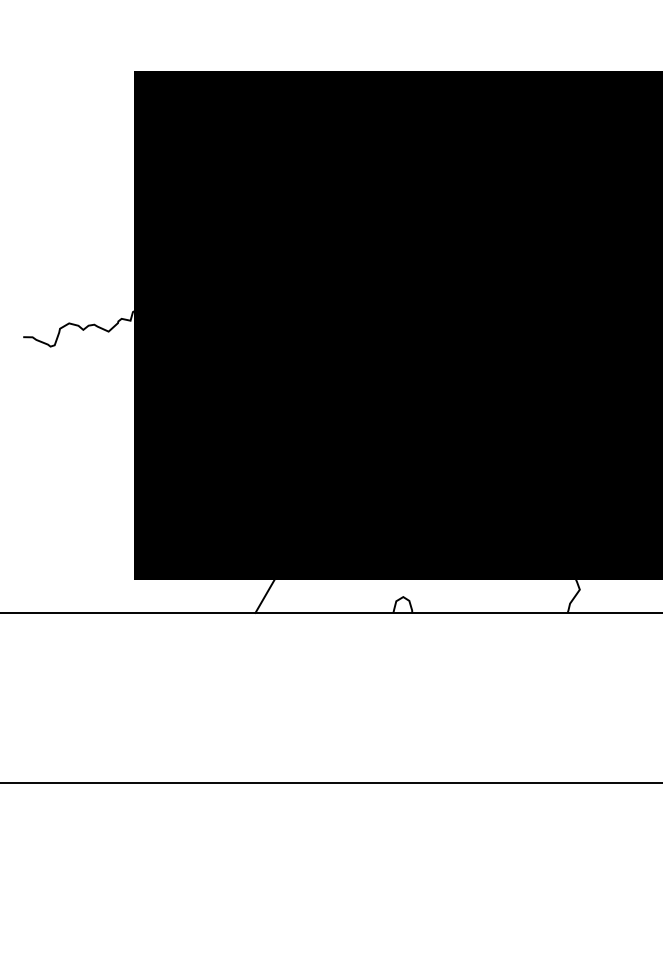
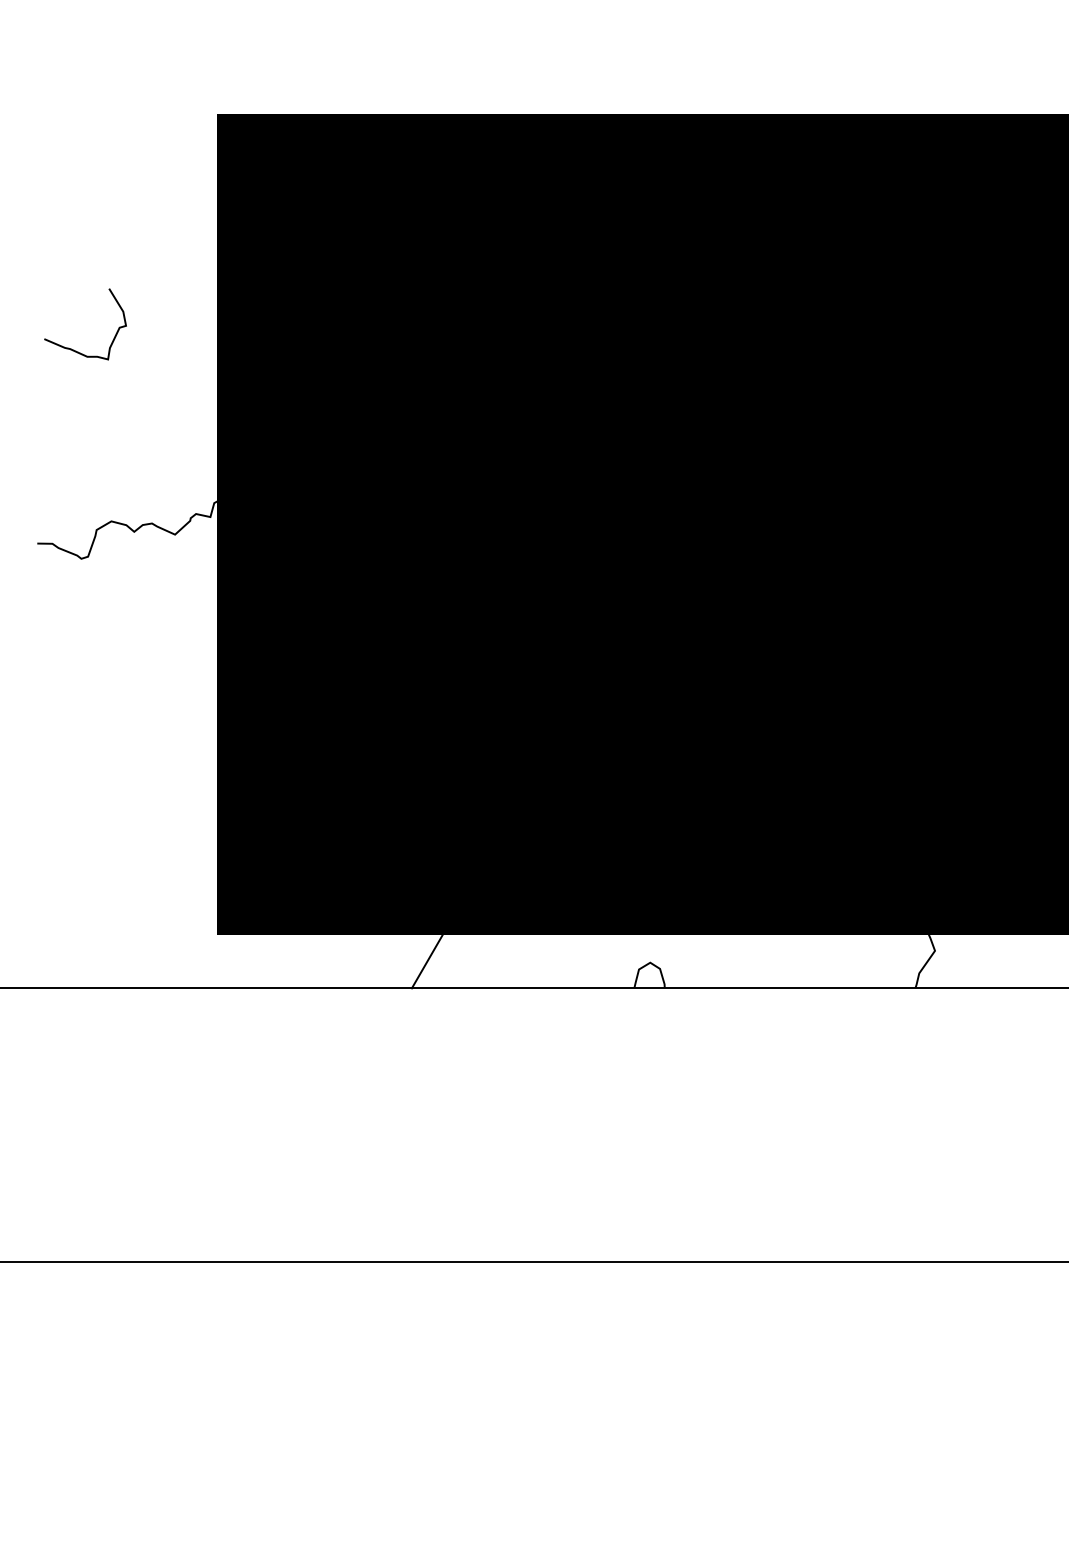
curve: (46, 216) -> (74, 348), added

